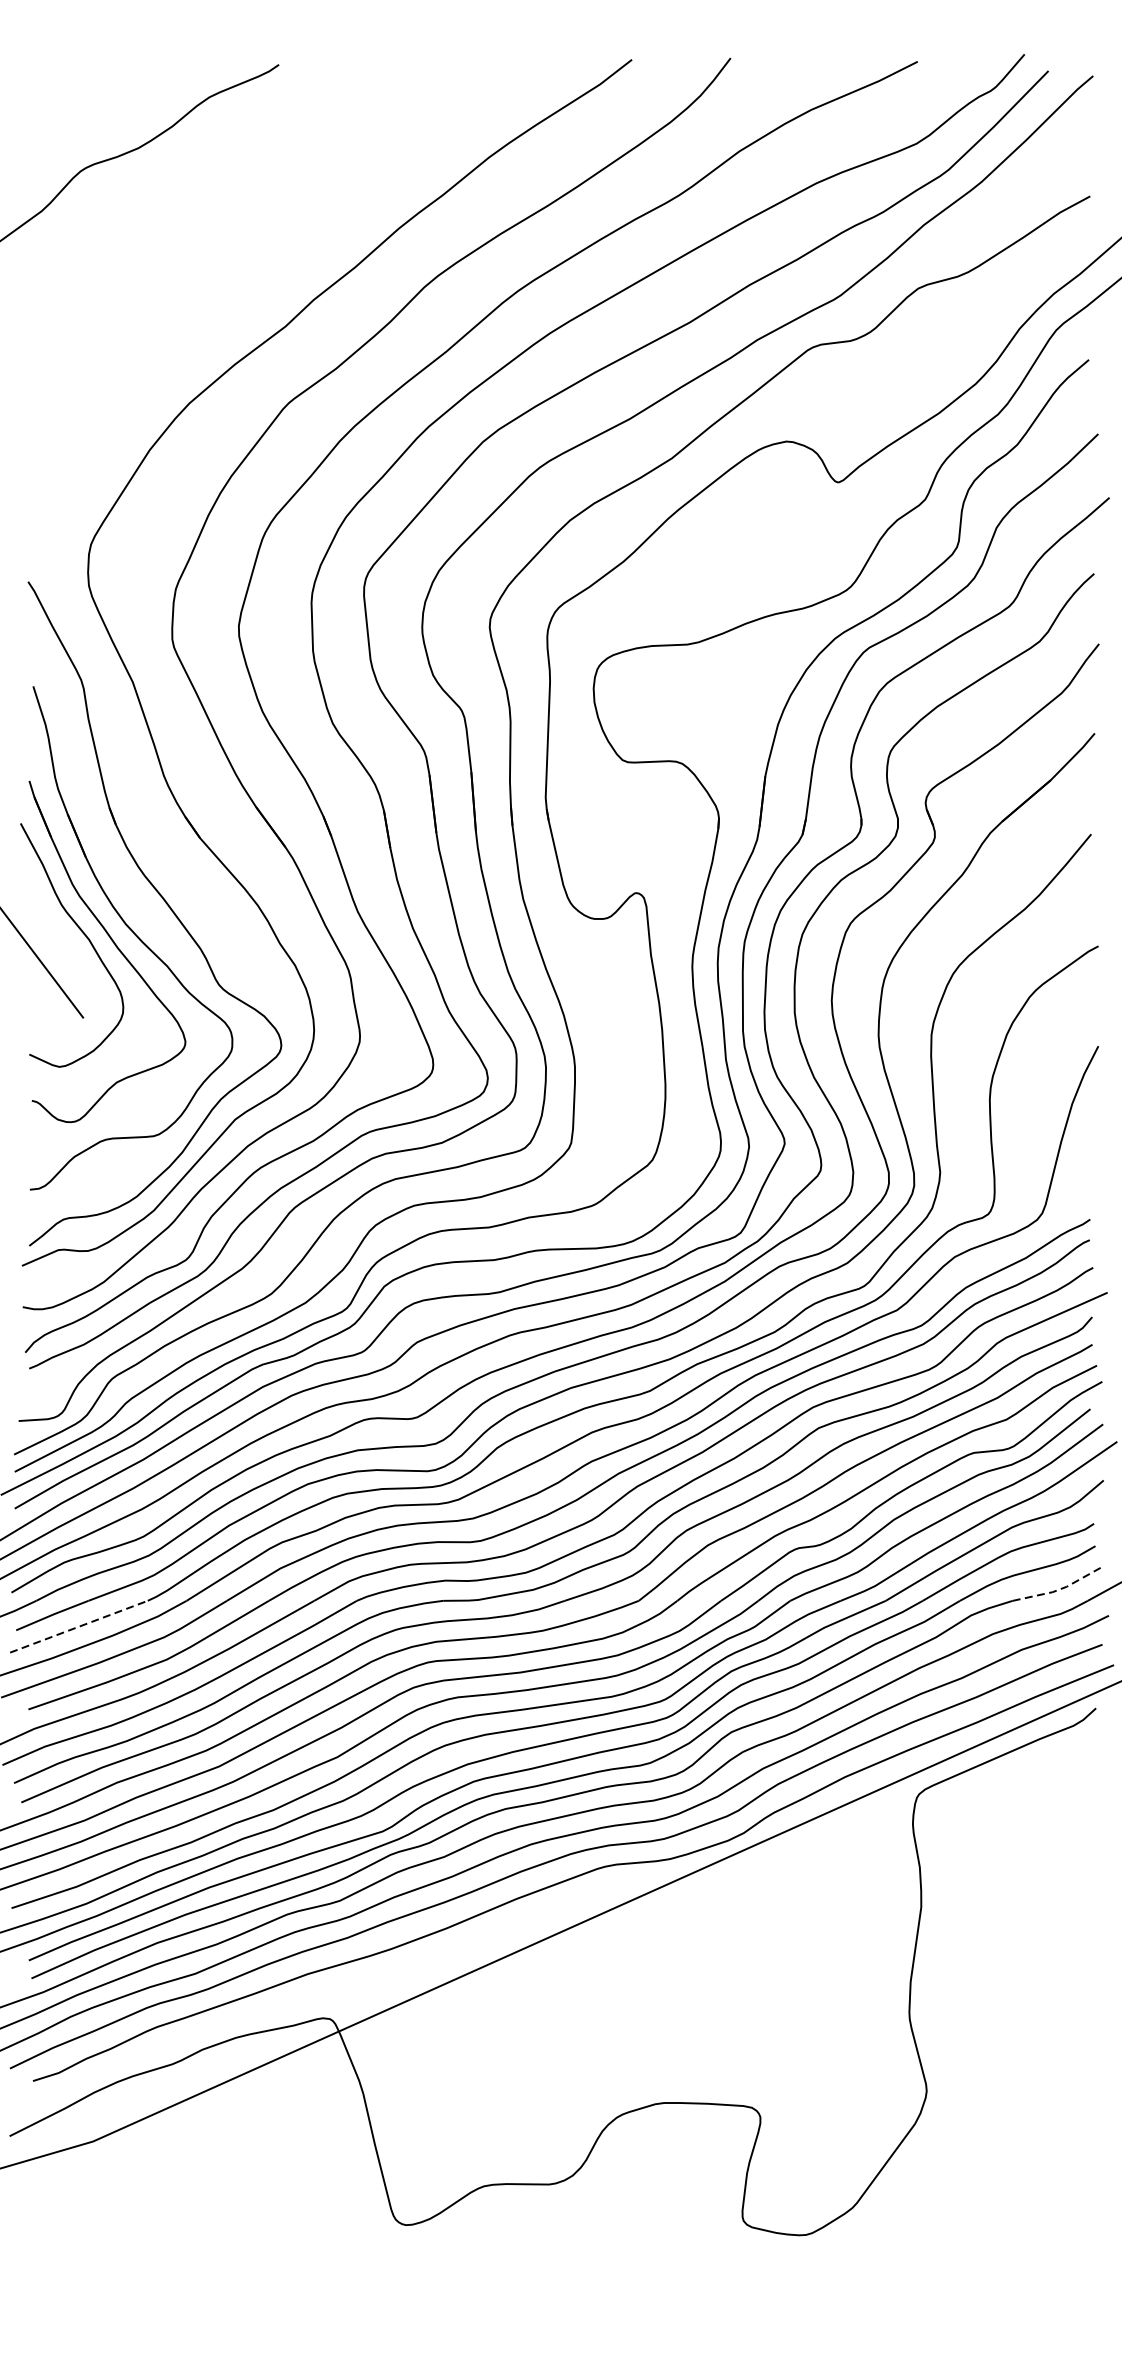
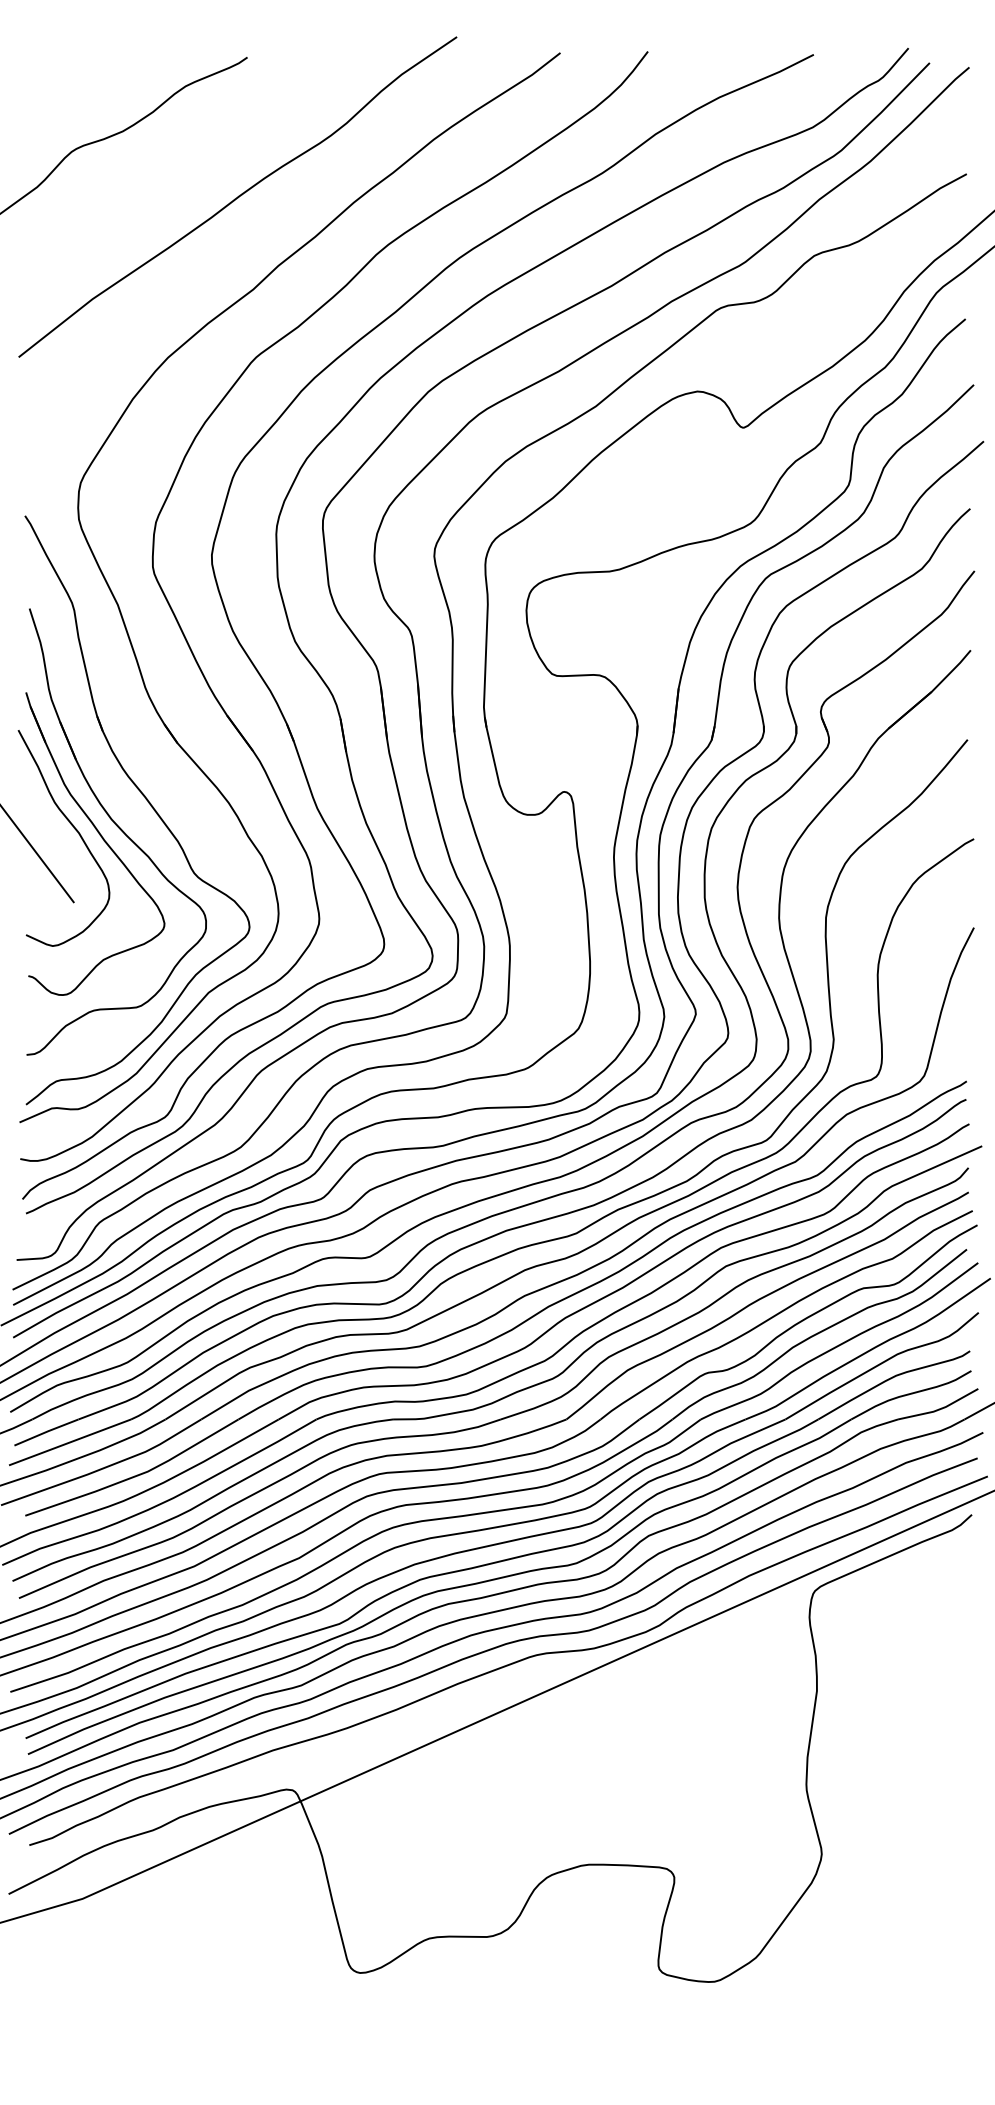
curve: (267, 221) -> (237, 196), added
line: (1060, 1589) -> (940, 1409), dashed -> solid
line: (79, 1626) -> (70, 1442), dashed -> solid

